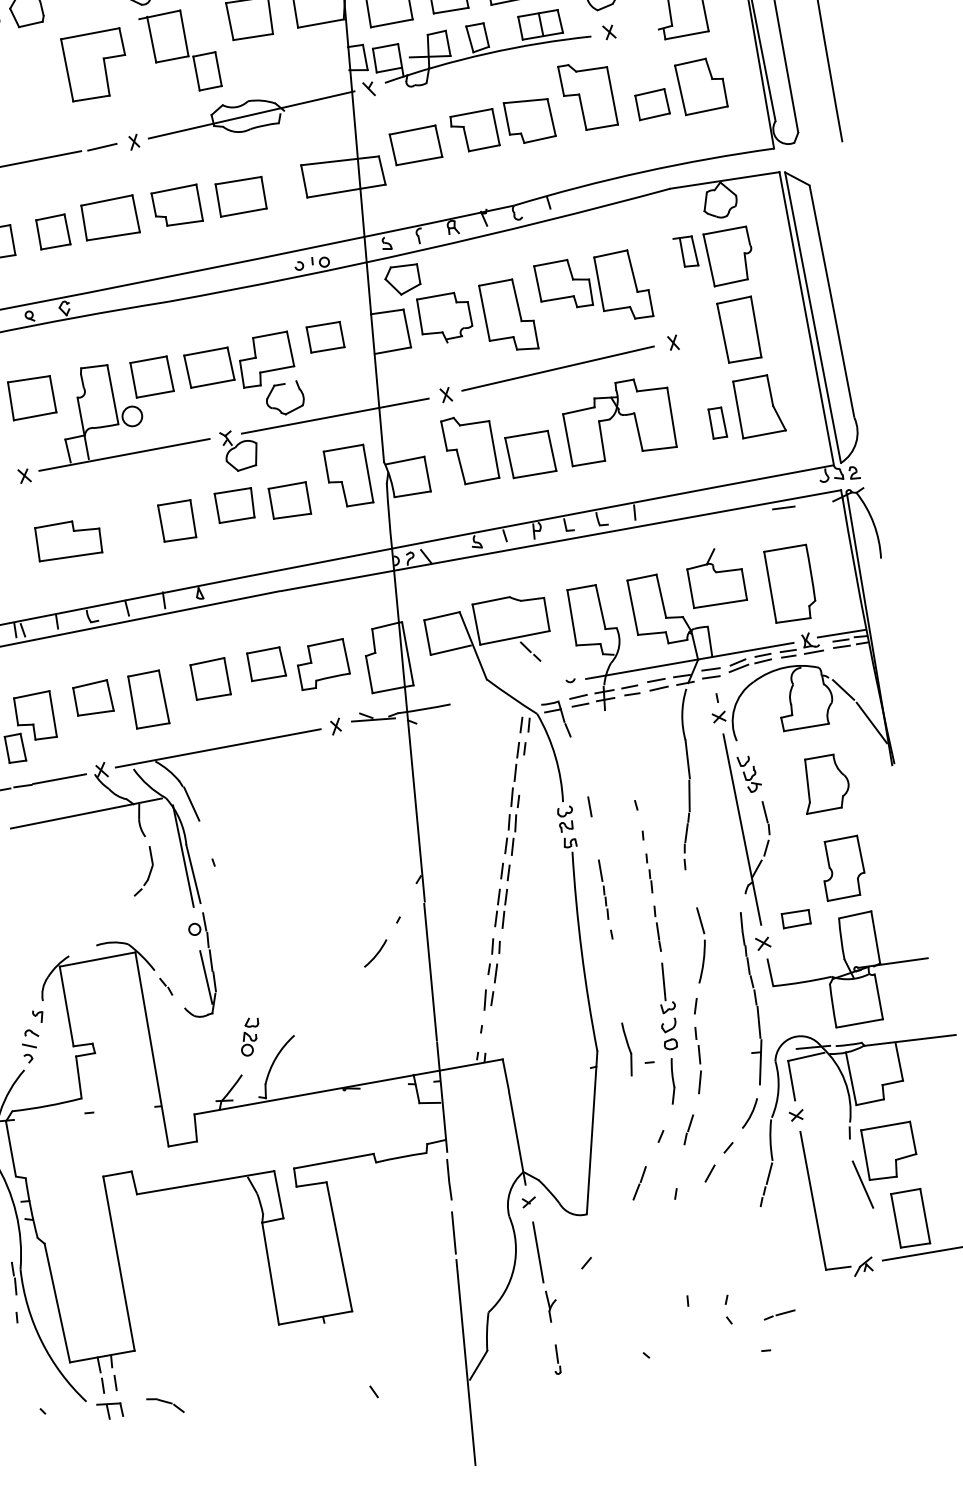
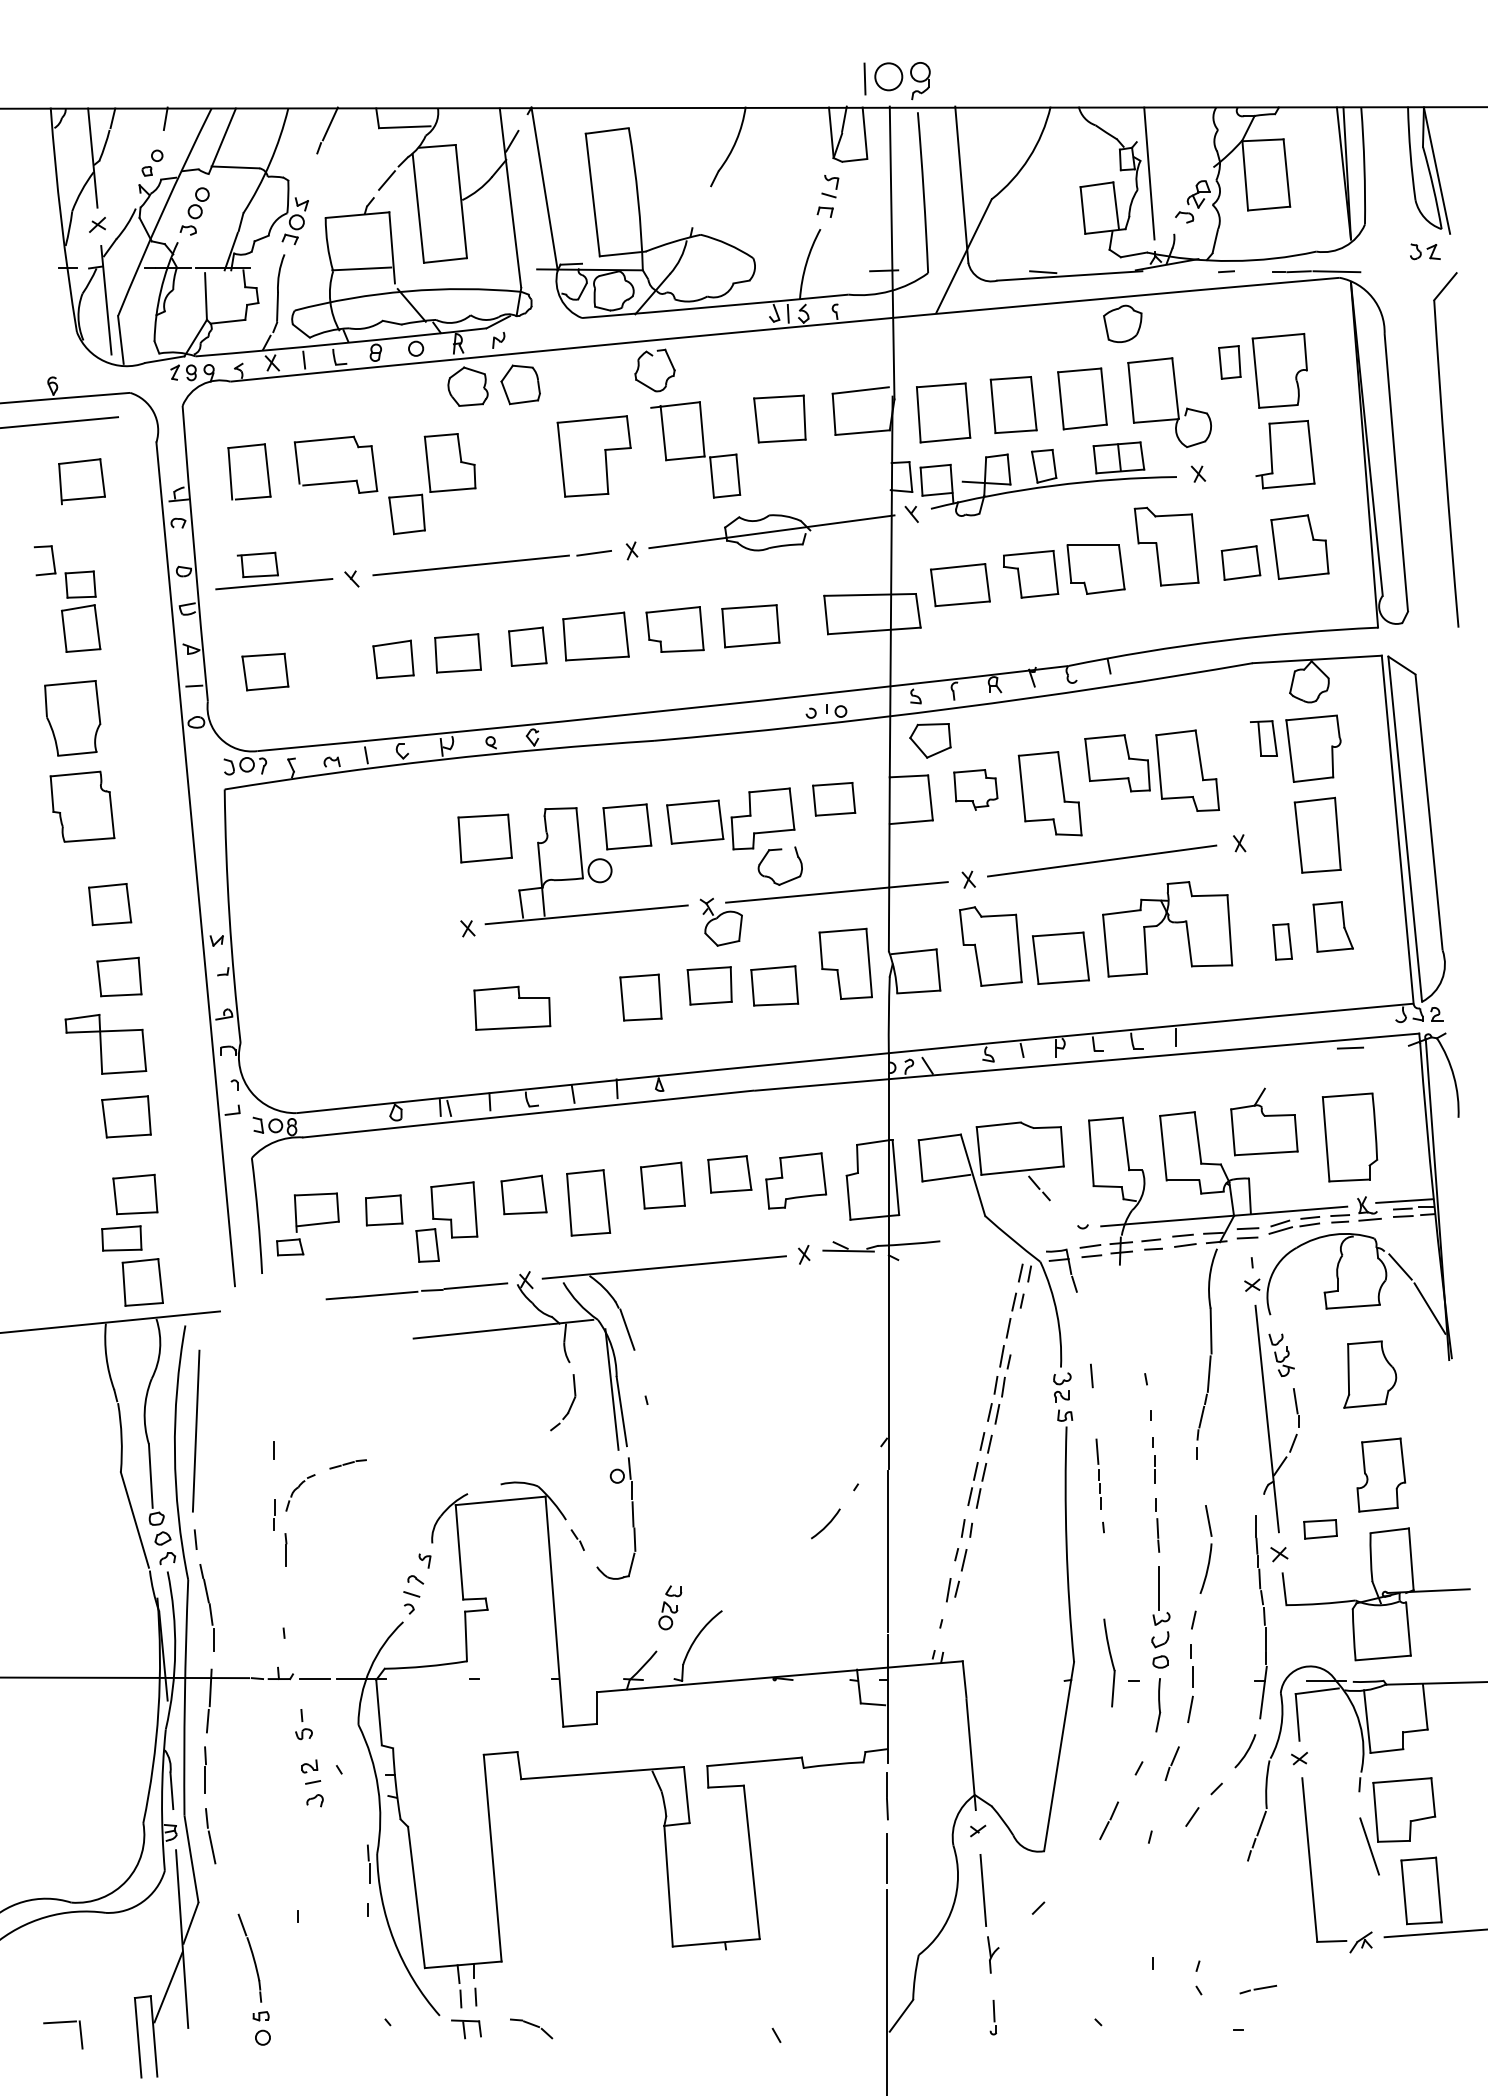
part: (444, 317) -> (975, 789), size x0.7
part: (759, 405) -> (1333, 926), size x0.7
line: (206, 977) -> (625, 1533), removed
part: (627, 1048) -> (1109, 1662), size x1.4

